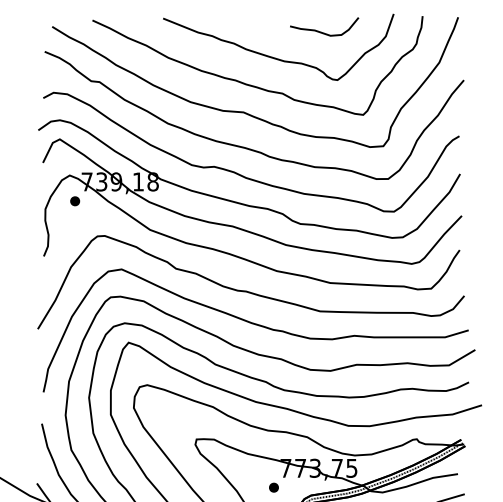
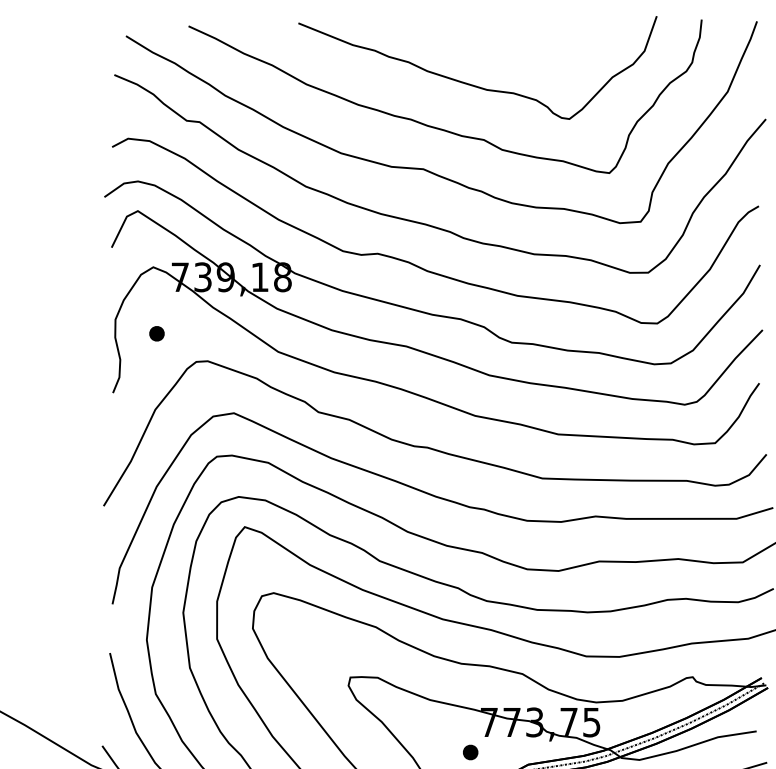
part: (324, 26) -> (549, 35), removed
part: (75, 201) -> (157, 334), moved

